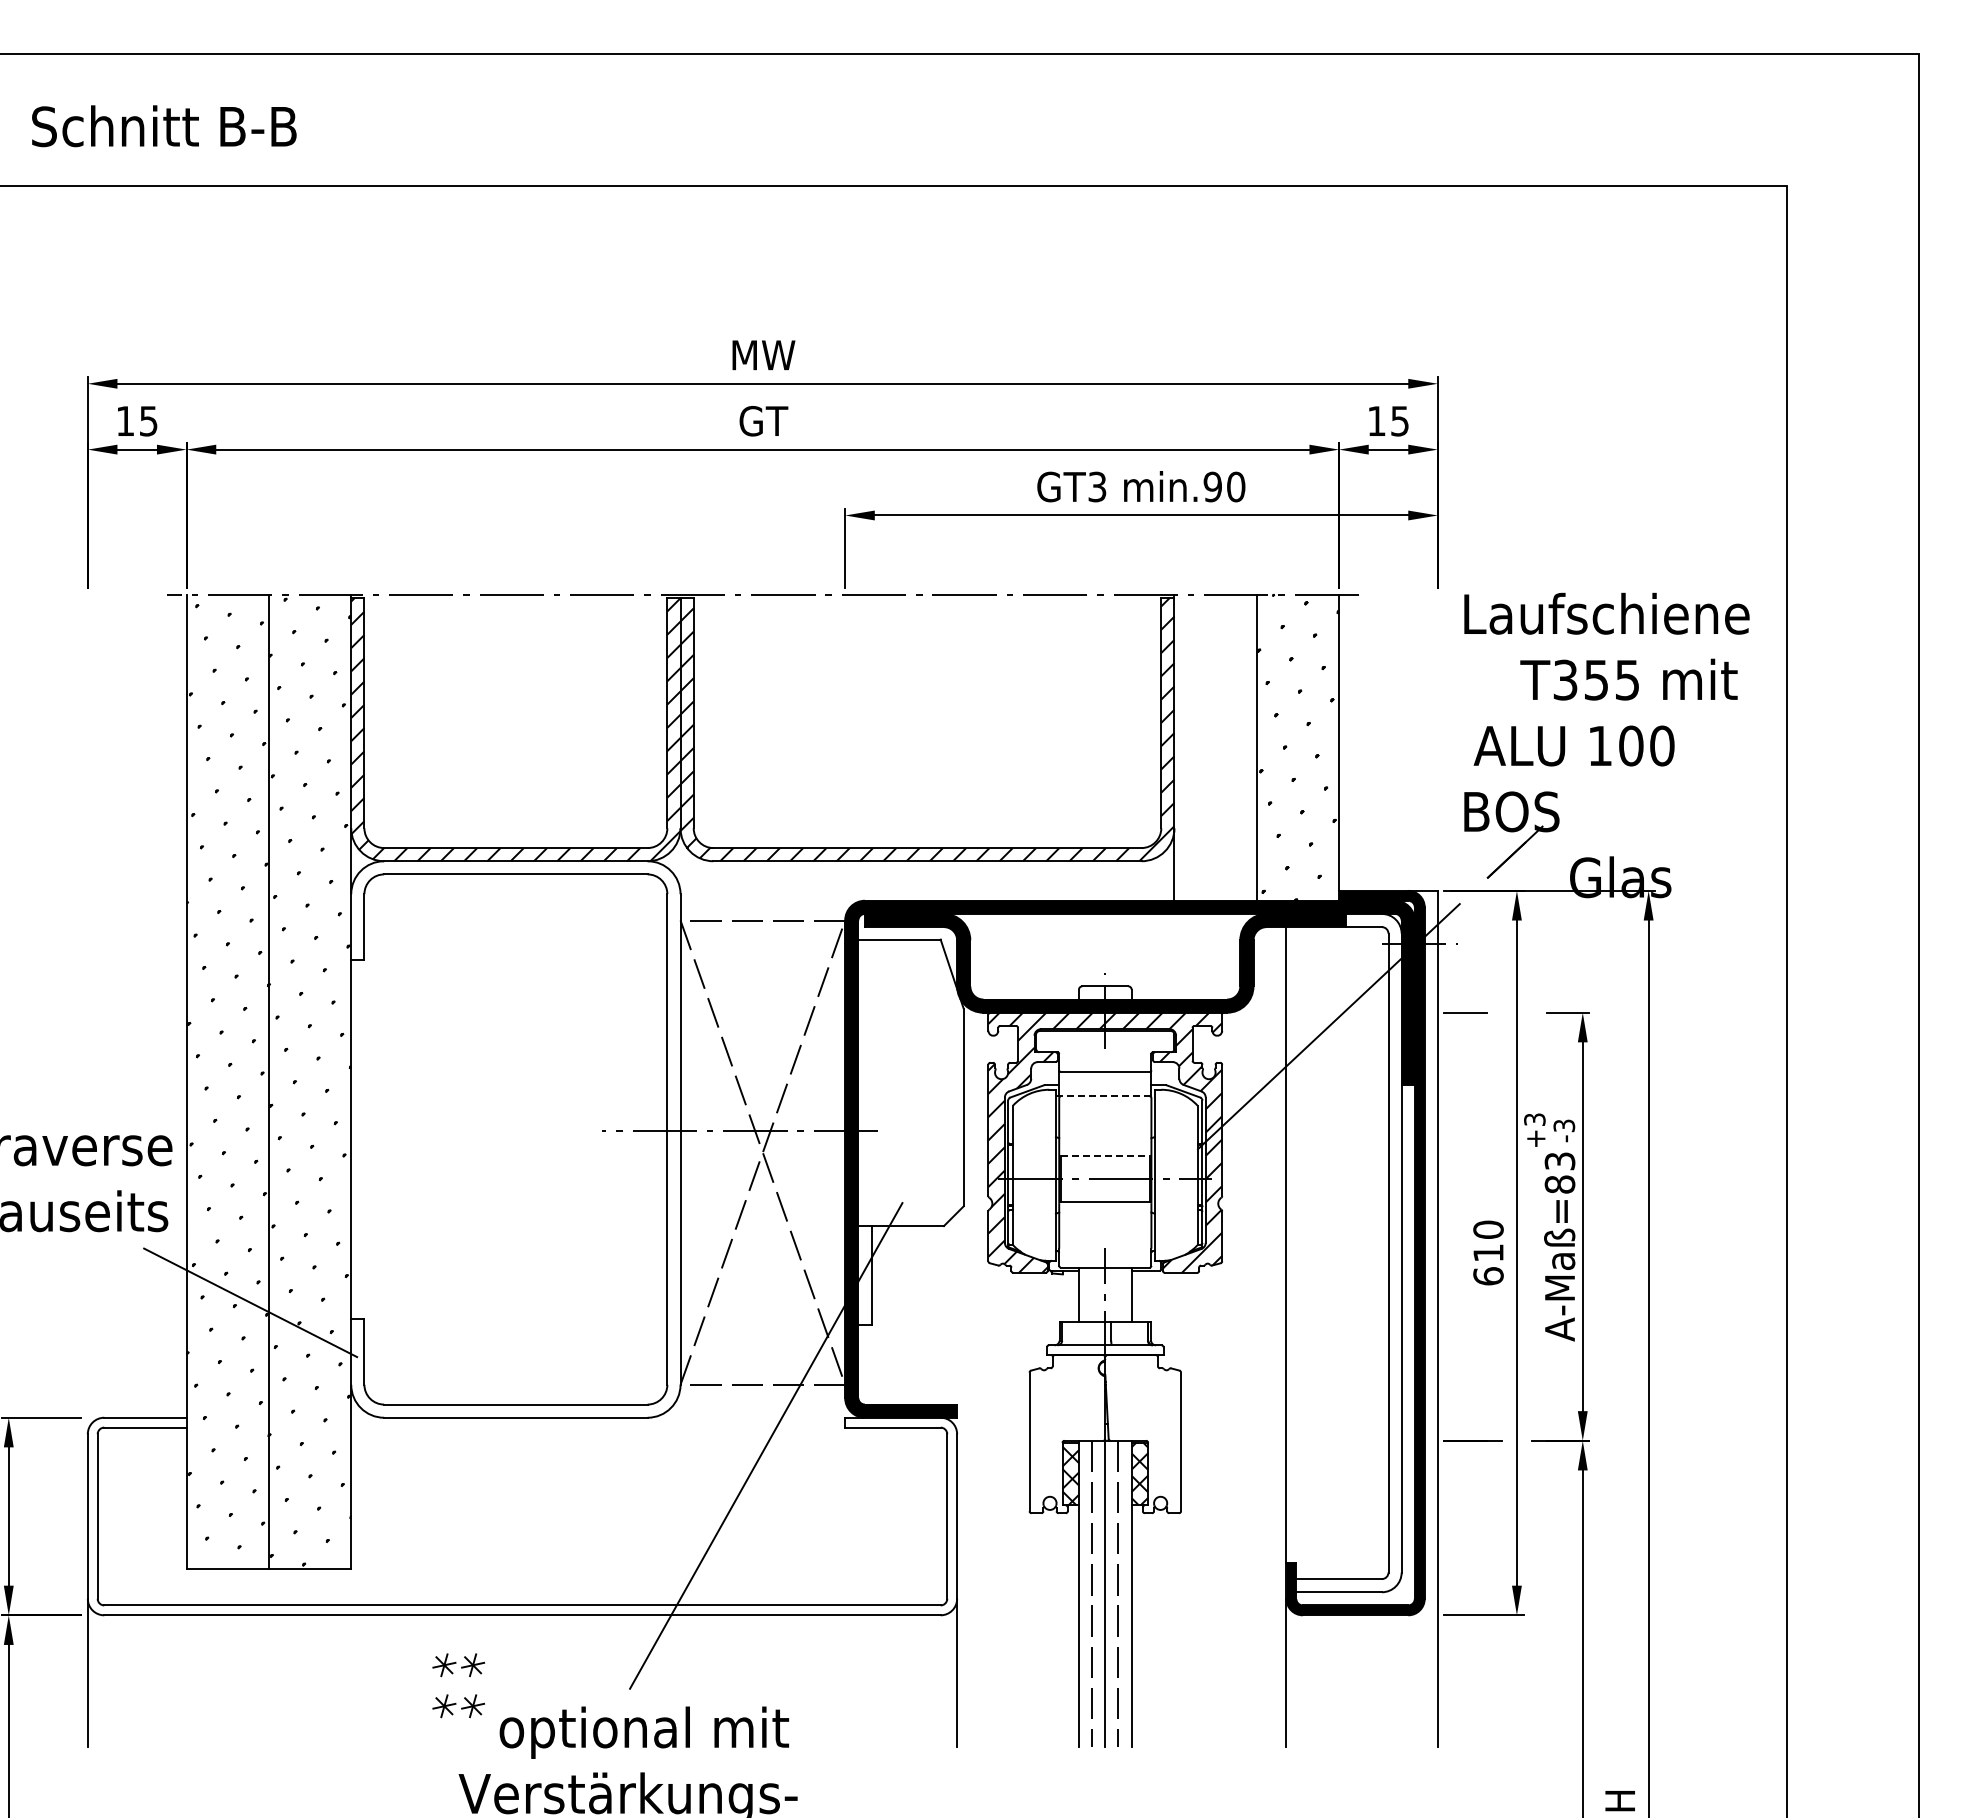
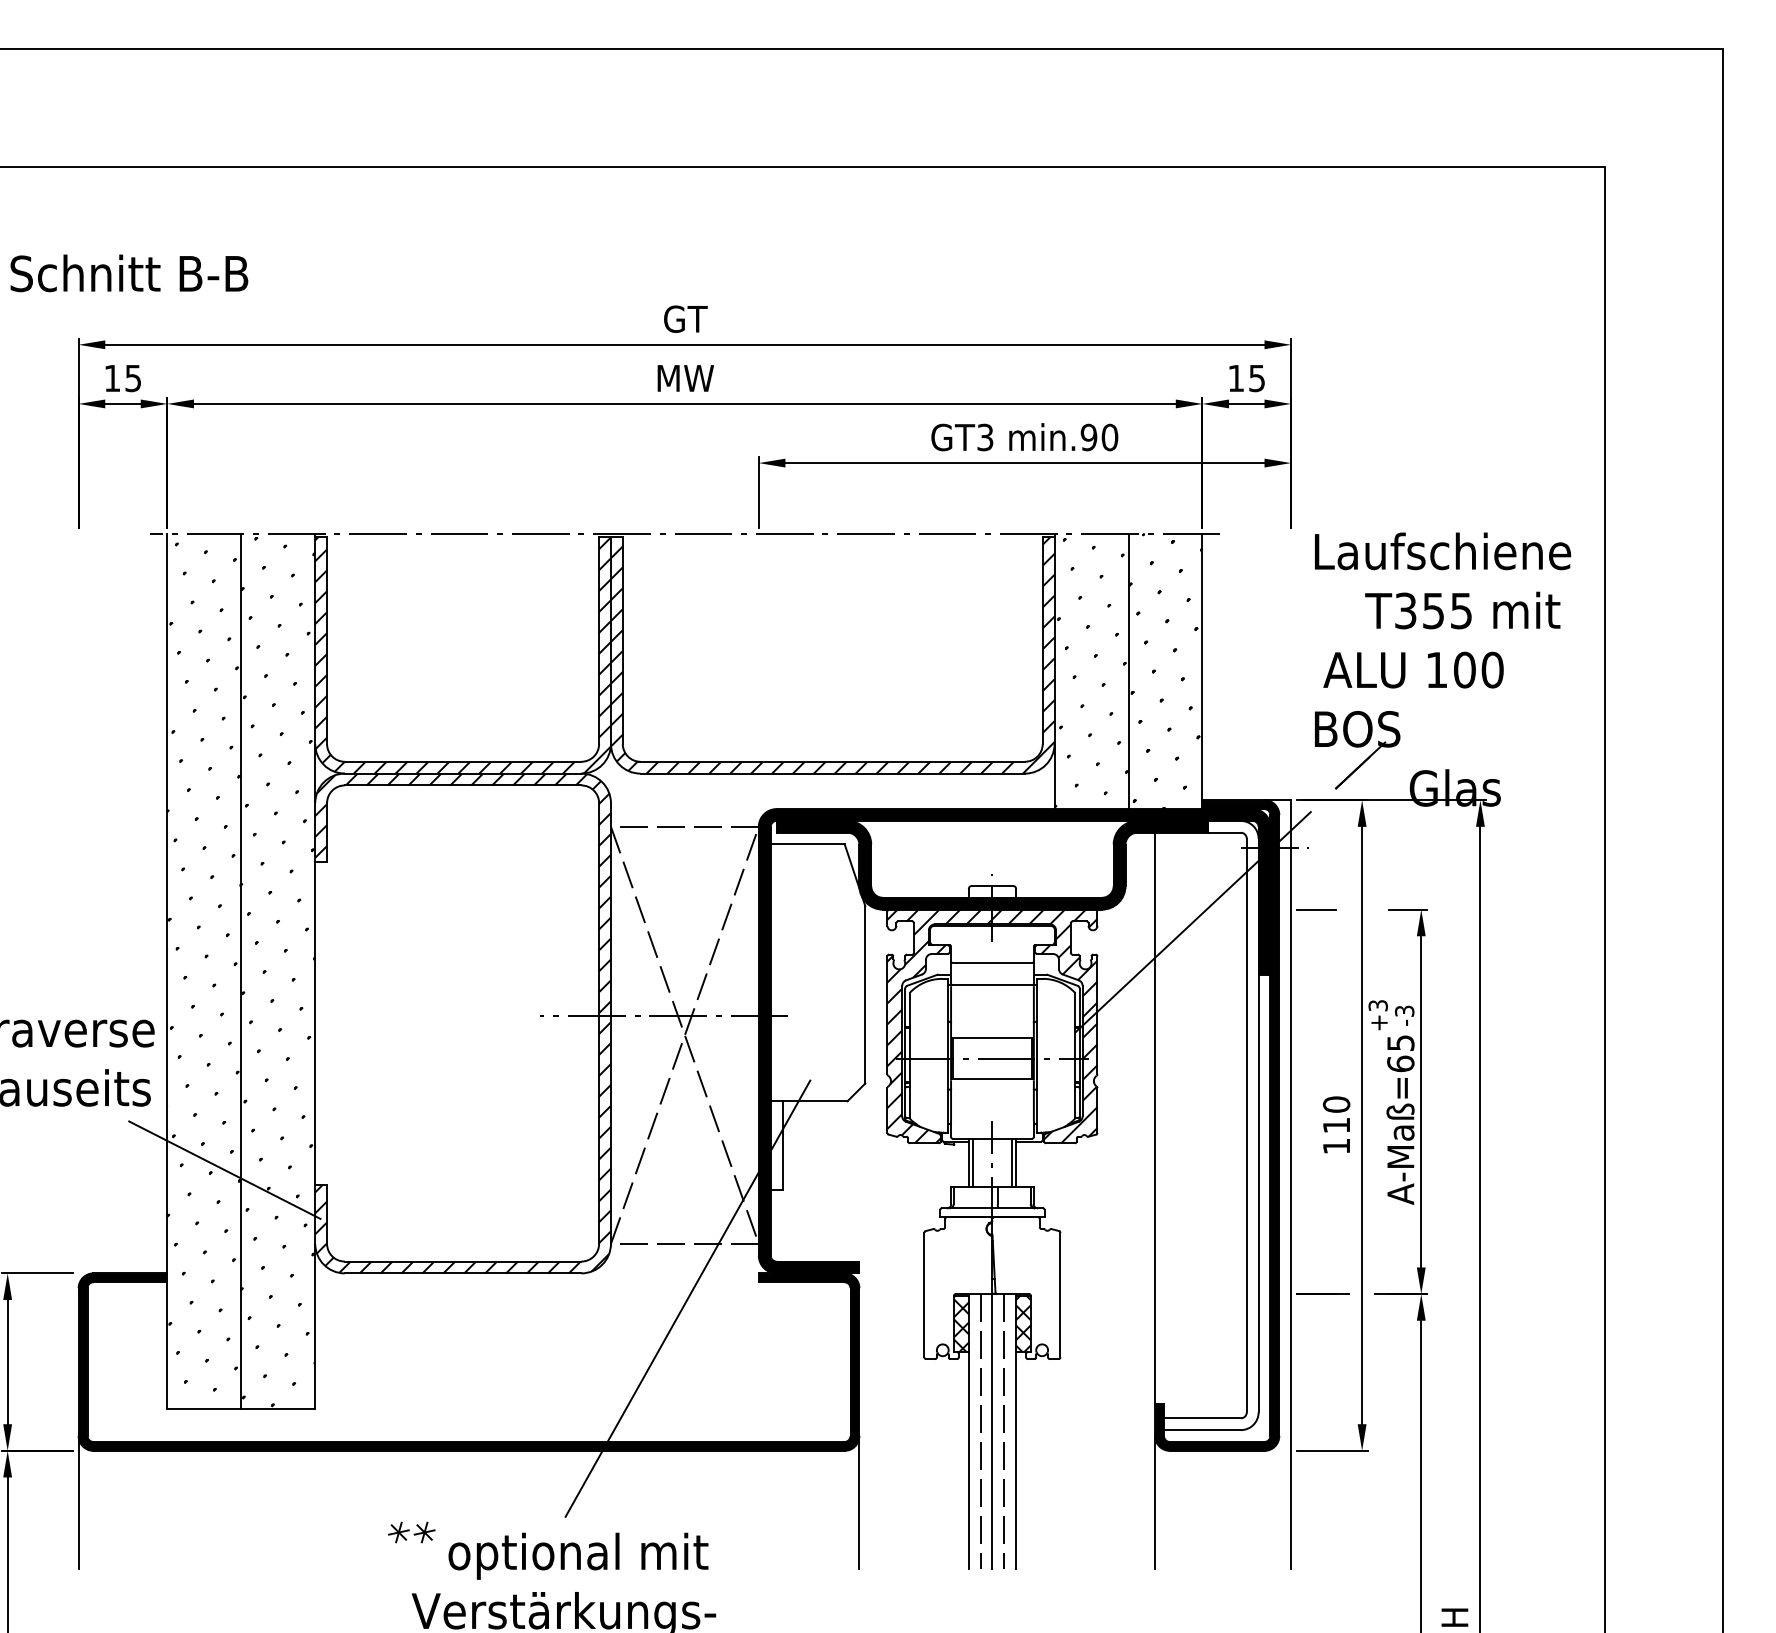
text: (164, 126) -> (129, 273), moved
text: (763, 355) -> (685, 319), MW -> GT
text: (763, 421) -> (685, 378), GT -> MW
hatch: (1215, 749) -> (1091, 673), added
line: (1105, 1096) -> (992, 984), dashed -> solid
hatch: (515, 1139) -> (462, 1023), added
line: (1105, 1155) -> (992, 1037), dashed -> solid
text: (1559, 1172) -> (1400, 1053), A-Maß=83 -> A-Maß=65
text: (1488, 1276) -> (1336, 1146), 610 -> 110
line: (1084, 1294) -> (973, 1162), added
line: (1126, 1294) -> (1011, 1162), added
fill: (522, 1516) -> (469, 1362), added
part: (458, 1665) -> (411, 1495), removed

